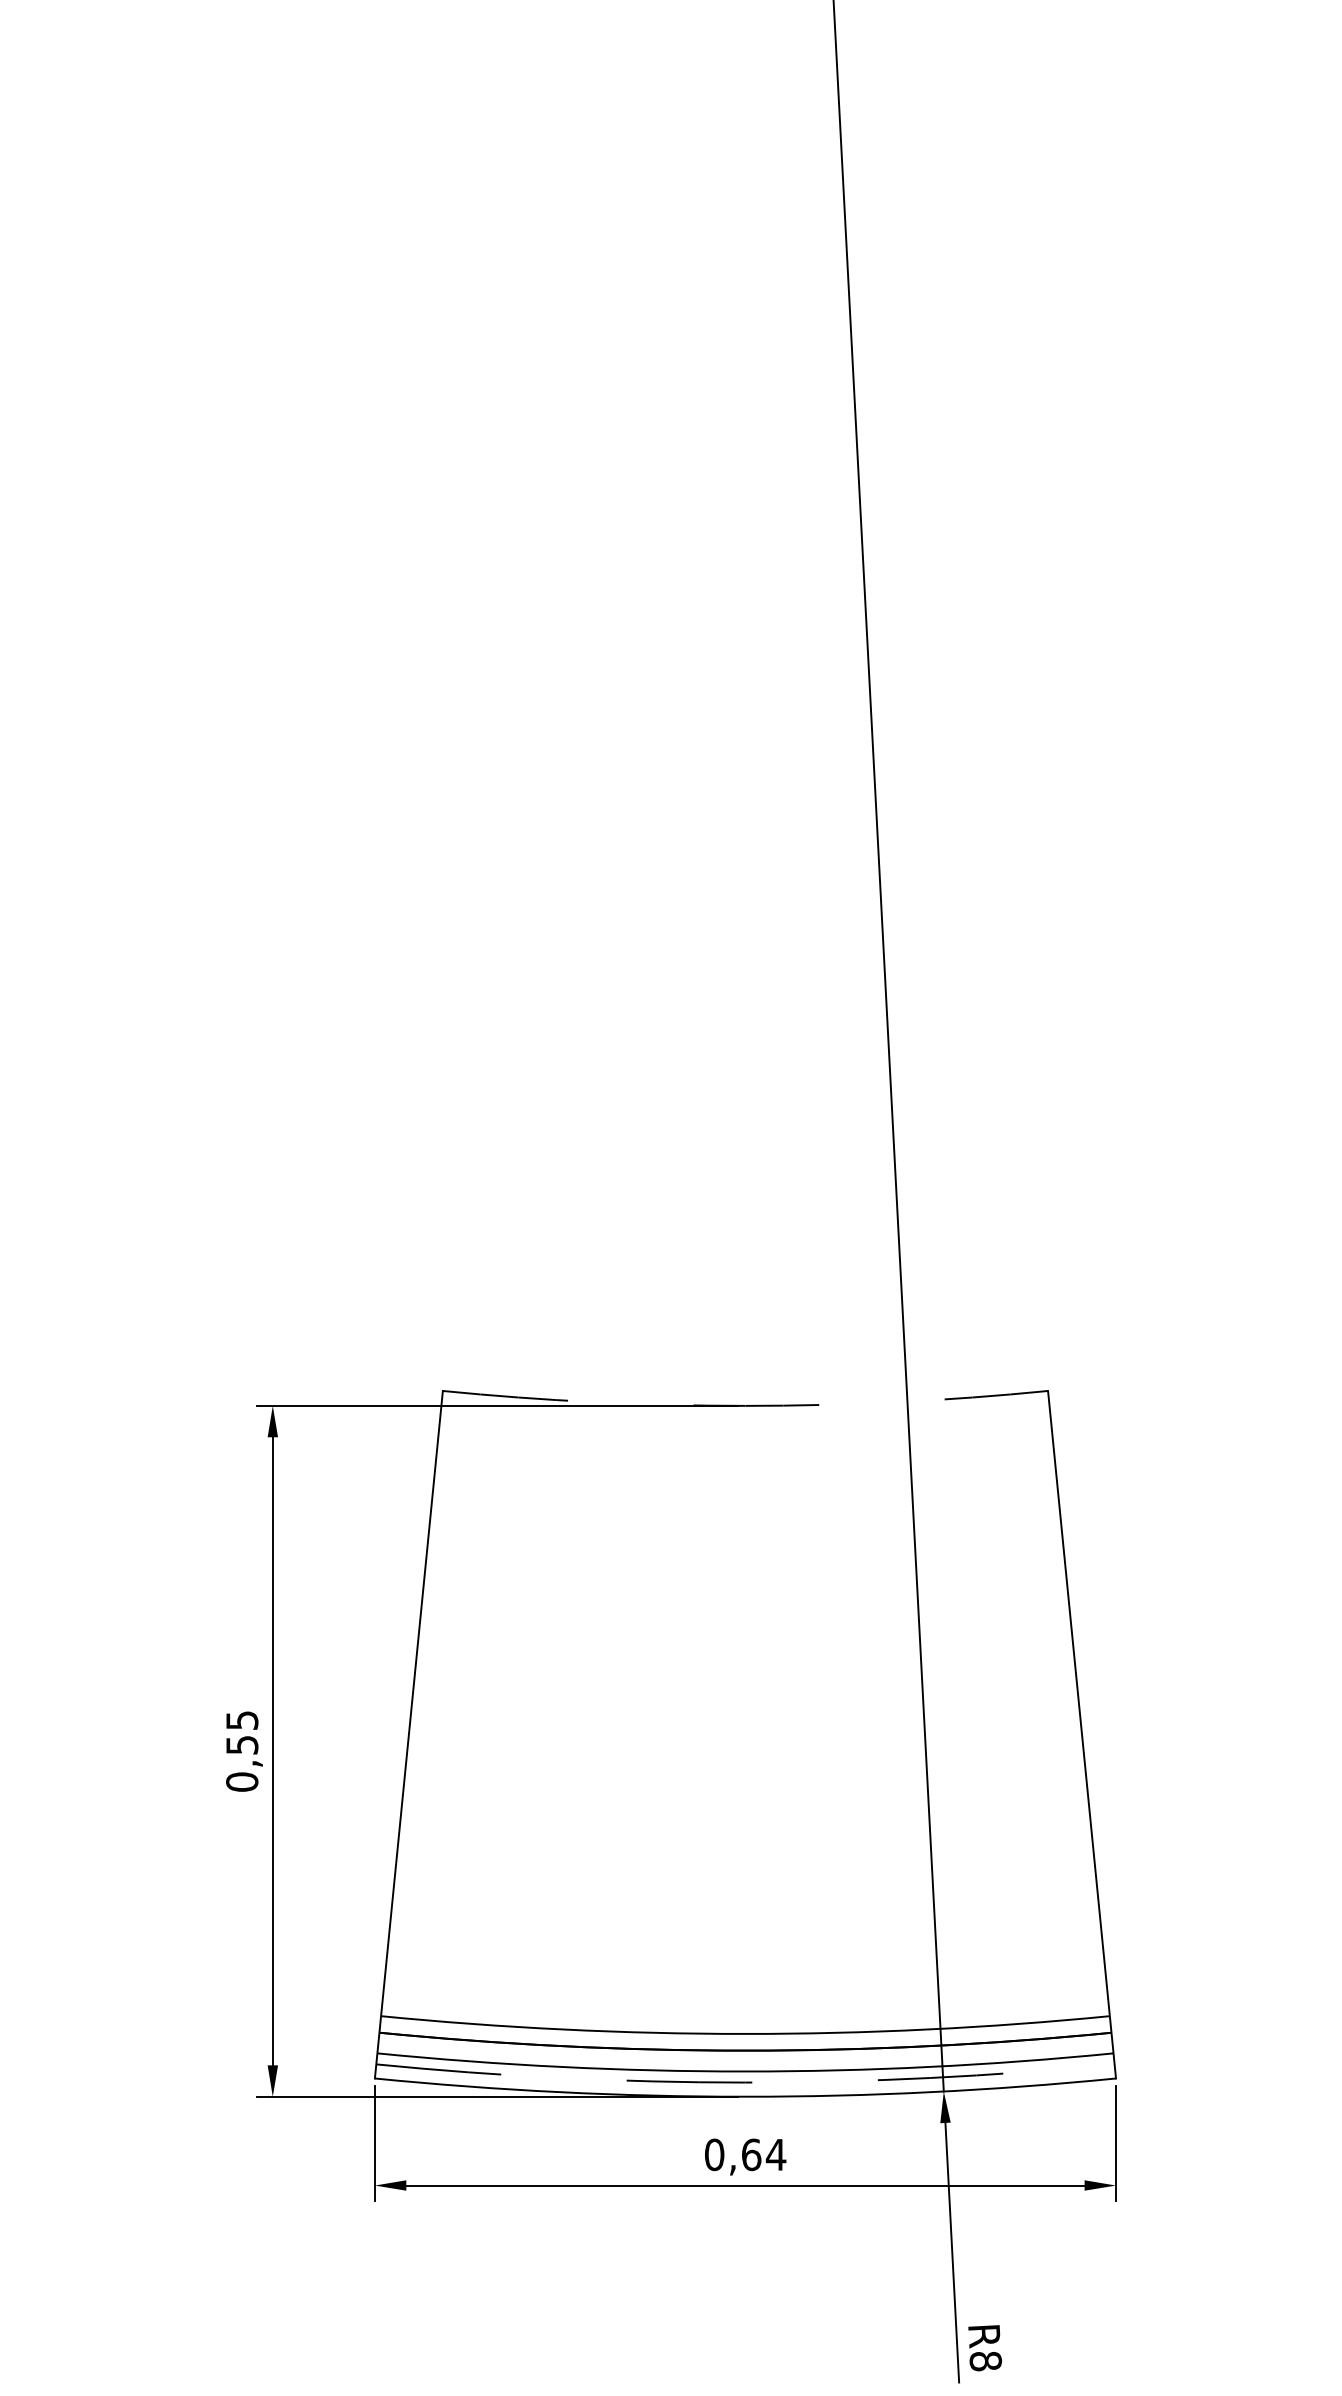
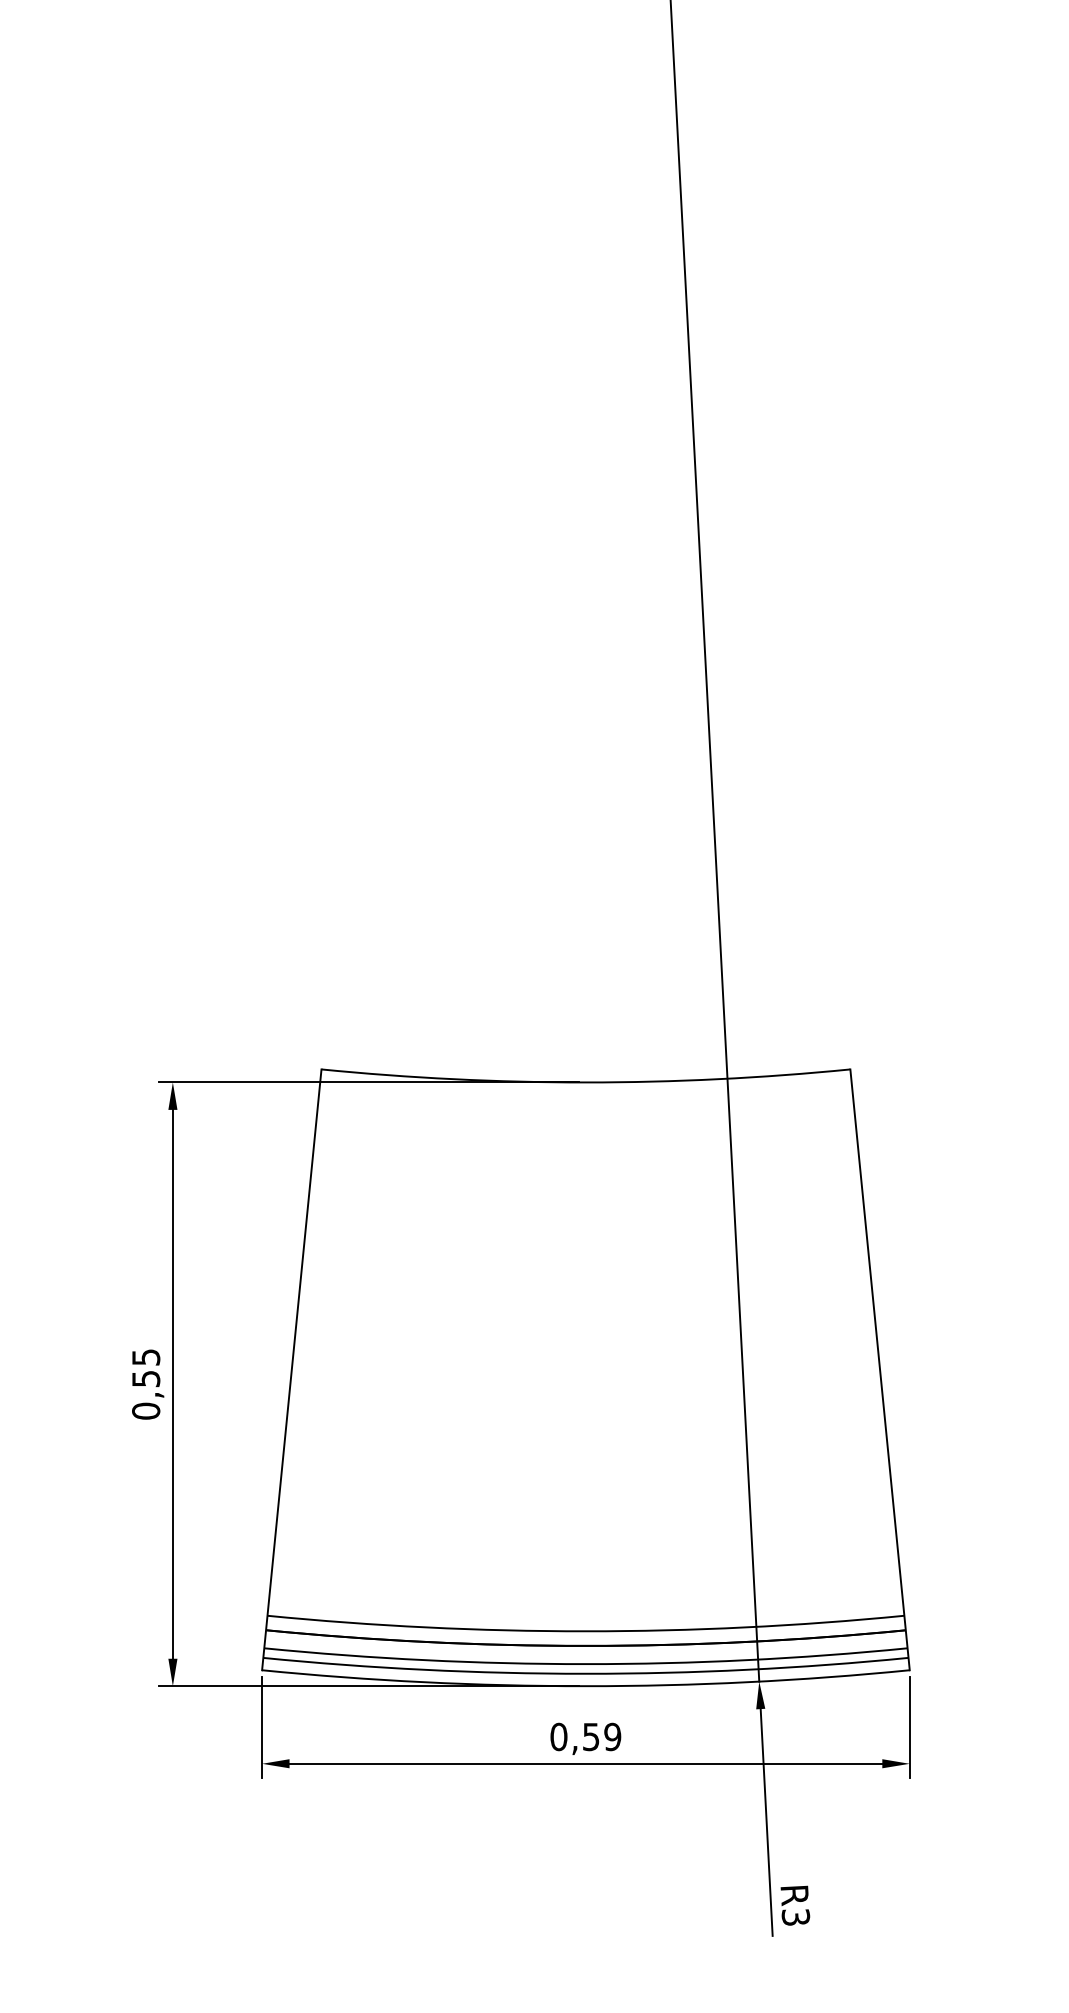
arc: (745, 1405) -> (585, 1082), dashed -> solid
arc: (745, 2082) -> (585, 1673), dashed -> solid
text: (764, 2154) -> (602, 1736), 0,64 -> 0,59
text: (985, 2361) -> (795, 1917), R8 -> R3

